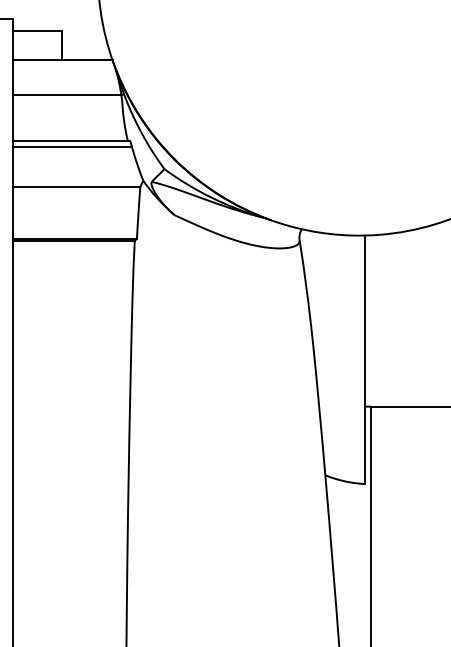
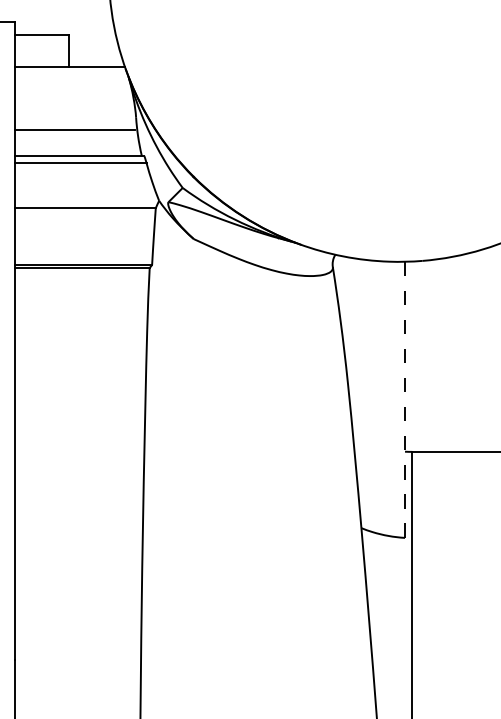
line: (67, 94) -> (74, 129), moved
line: (365, 360) -> (405, 400), solid -> dashed

